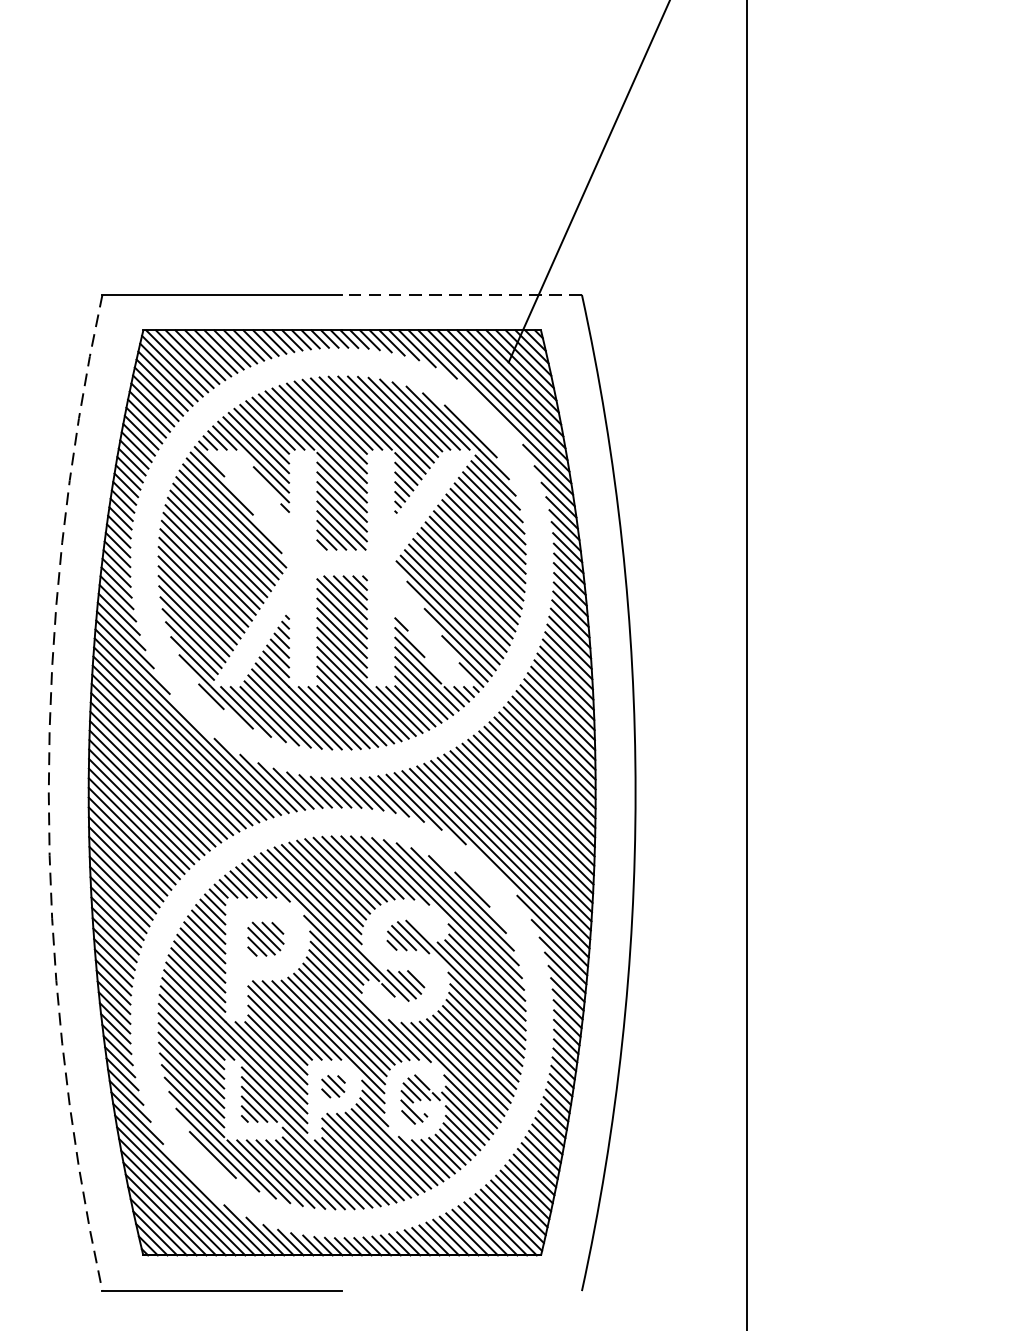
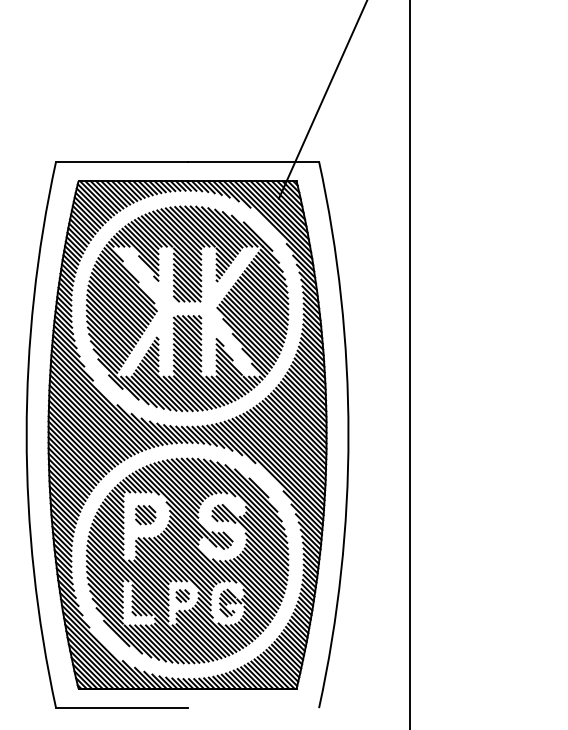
line: (462, 294) -> (253, 161), dashed -> solid
arc: (48, 792) -> (26, 434), dashed -> solid

